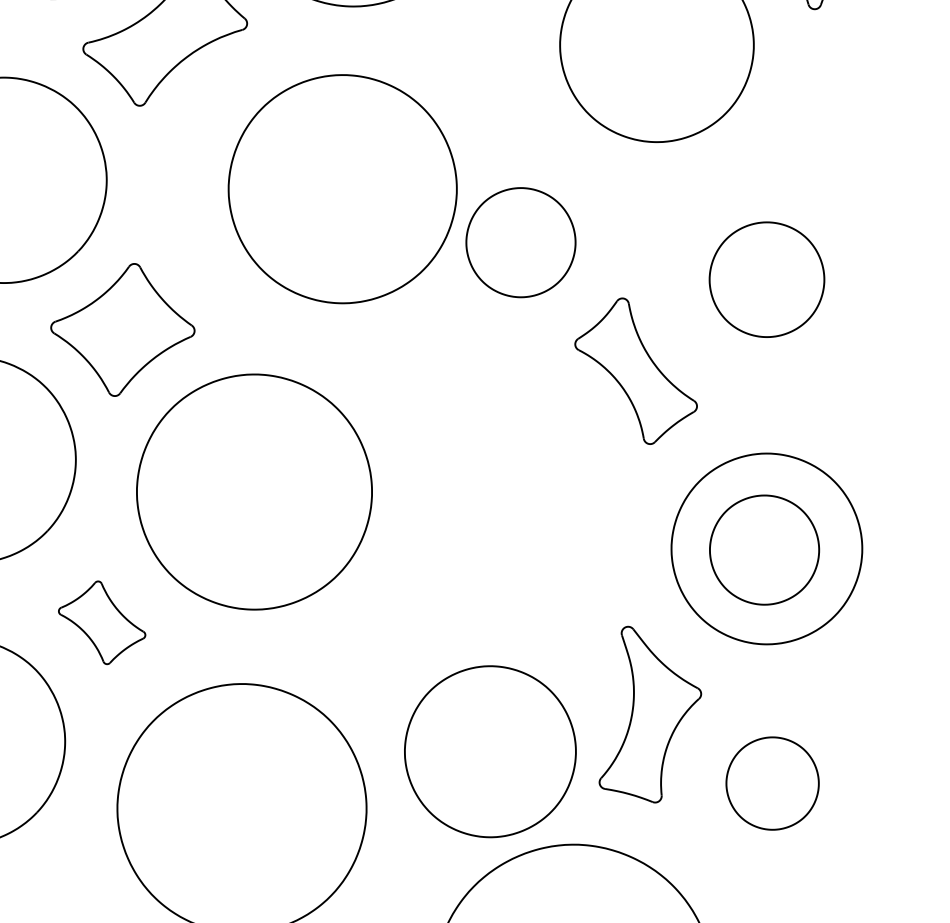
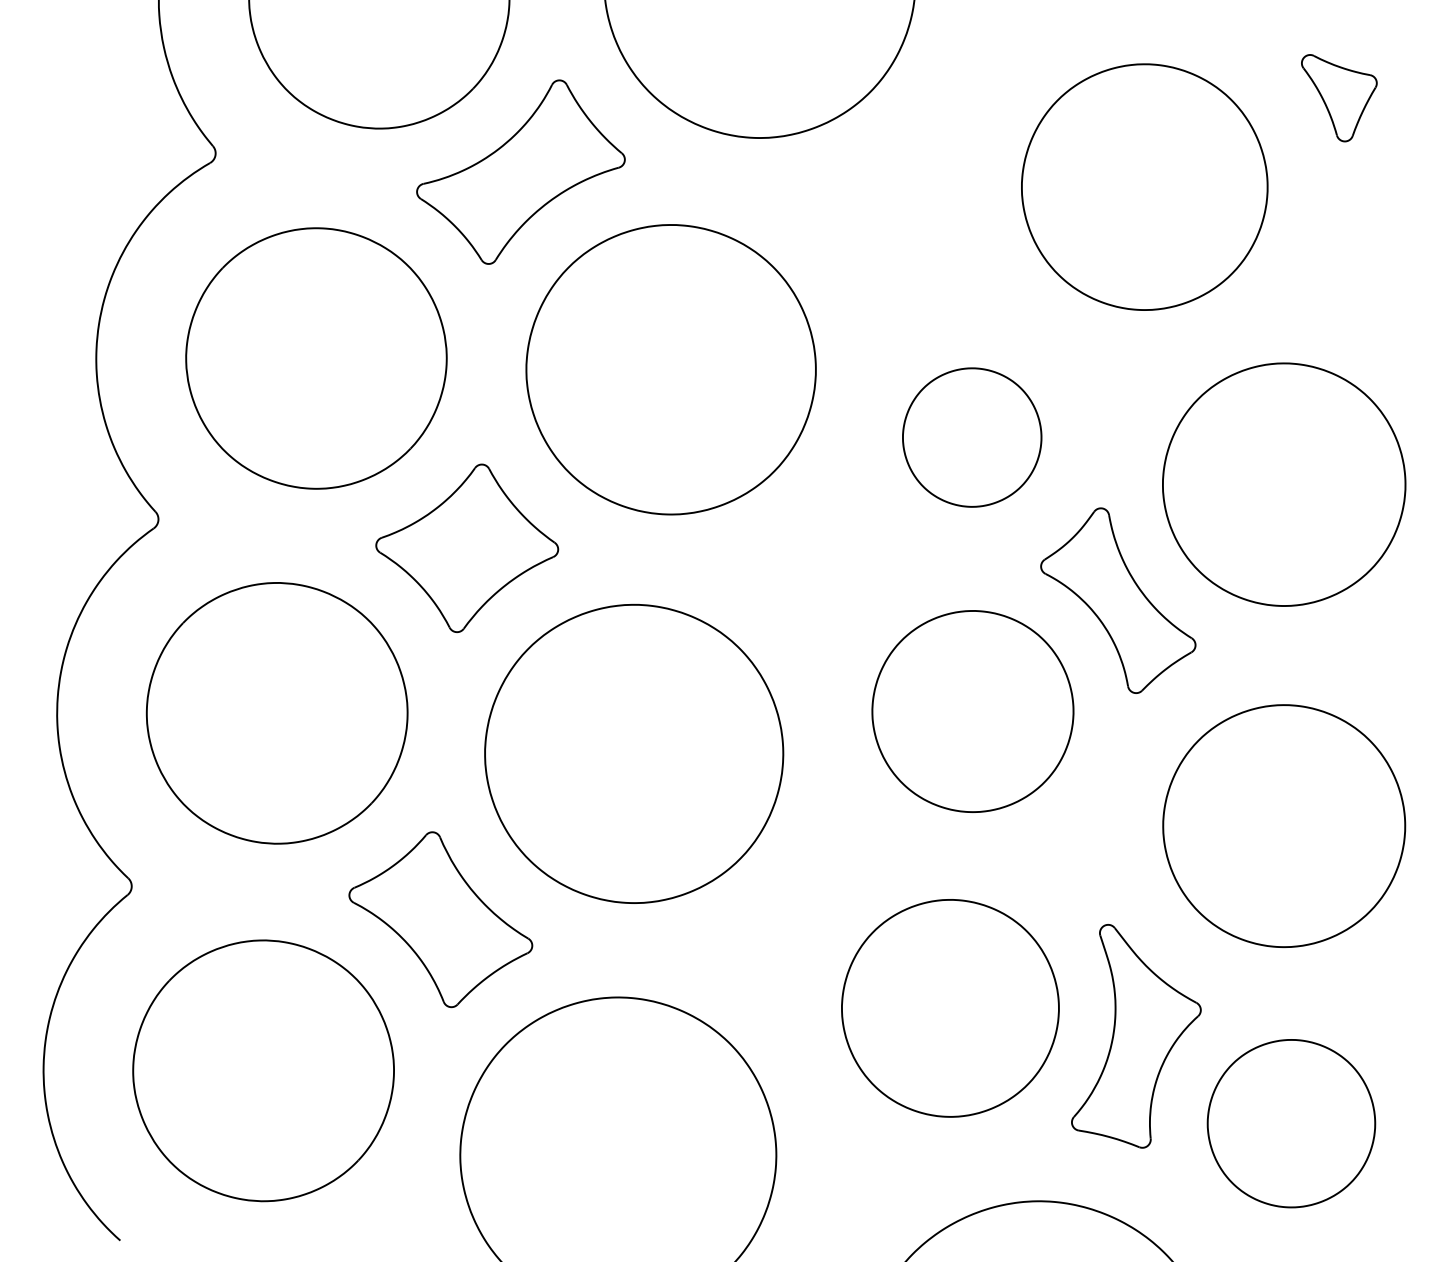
part: (342, 189) -> (670, 369), moved
part: (767, 279) -> (1284, 484), size x1.67
part: (521, 458) -> (972, 711), added
part: (764, 550) -> (1281, 827), removed
part: (101, 622) -> (440, 919), size x1.67
part: (490, 751) -> (950, 1008), moved
part: (772, 783) -> (1291, 1123), size x1.43

